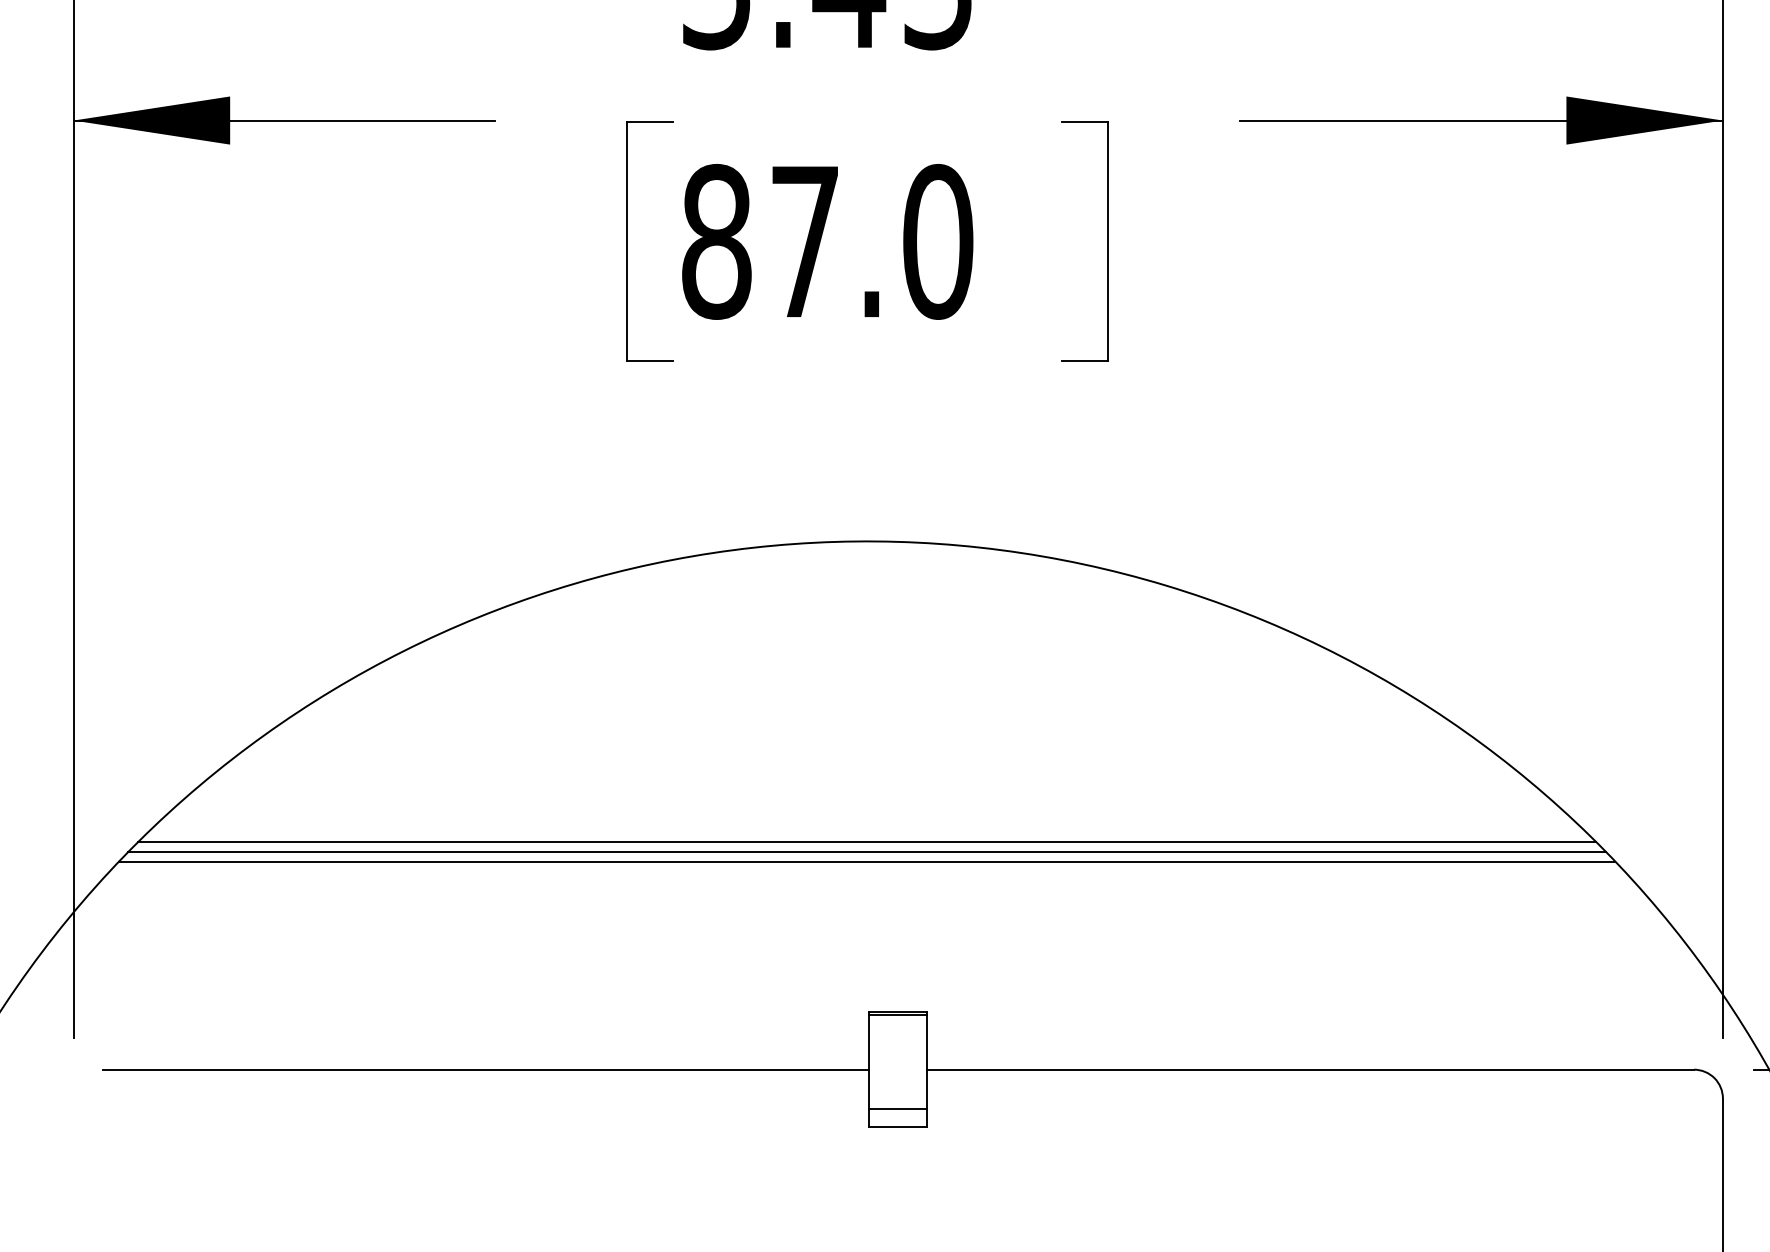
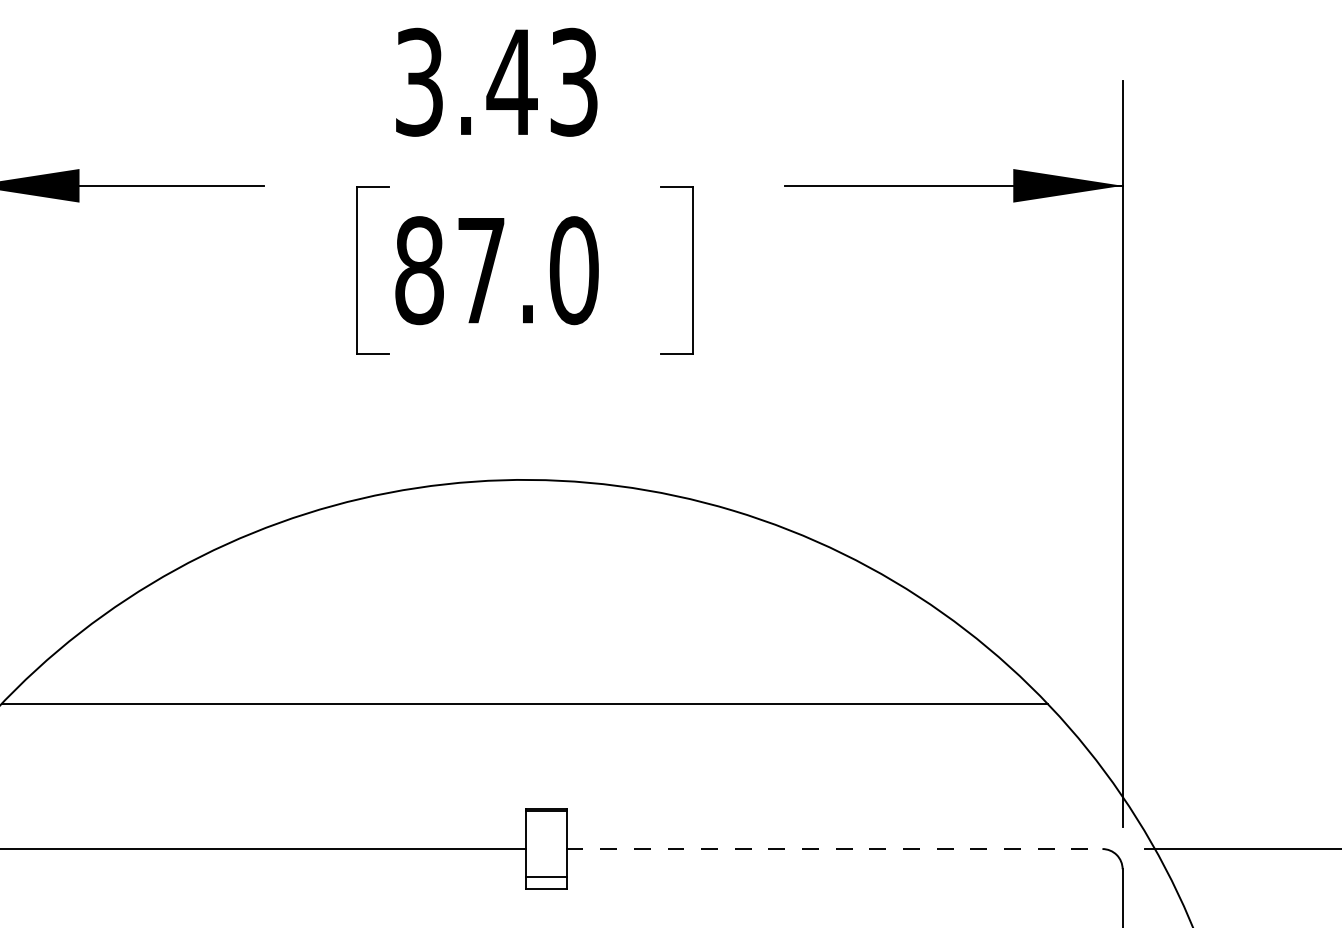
line: (866, 841) -> (524, 689), removed
line: (866, 851) -> (524, 696), removed
line: (1310, 1070) -> (834, 849), solid -> dashed

